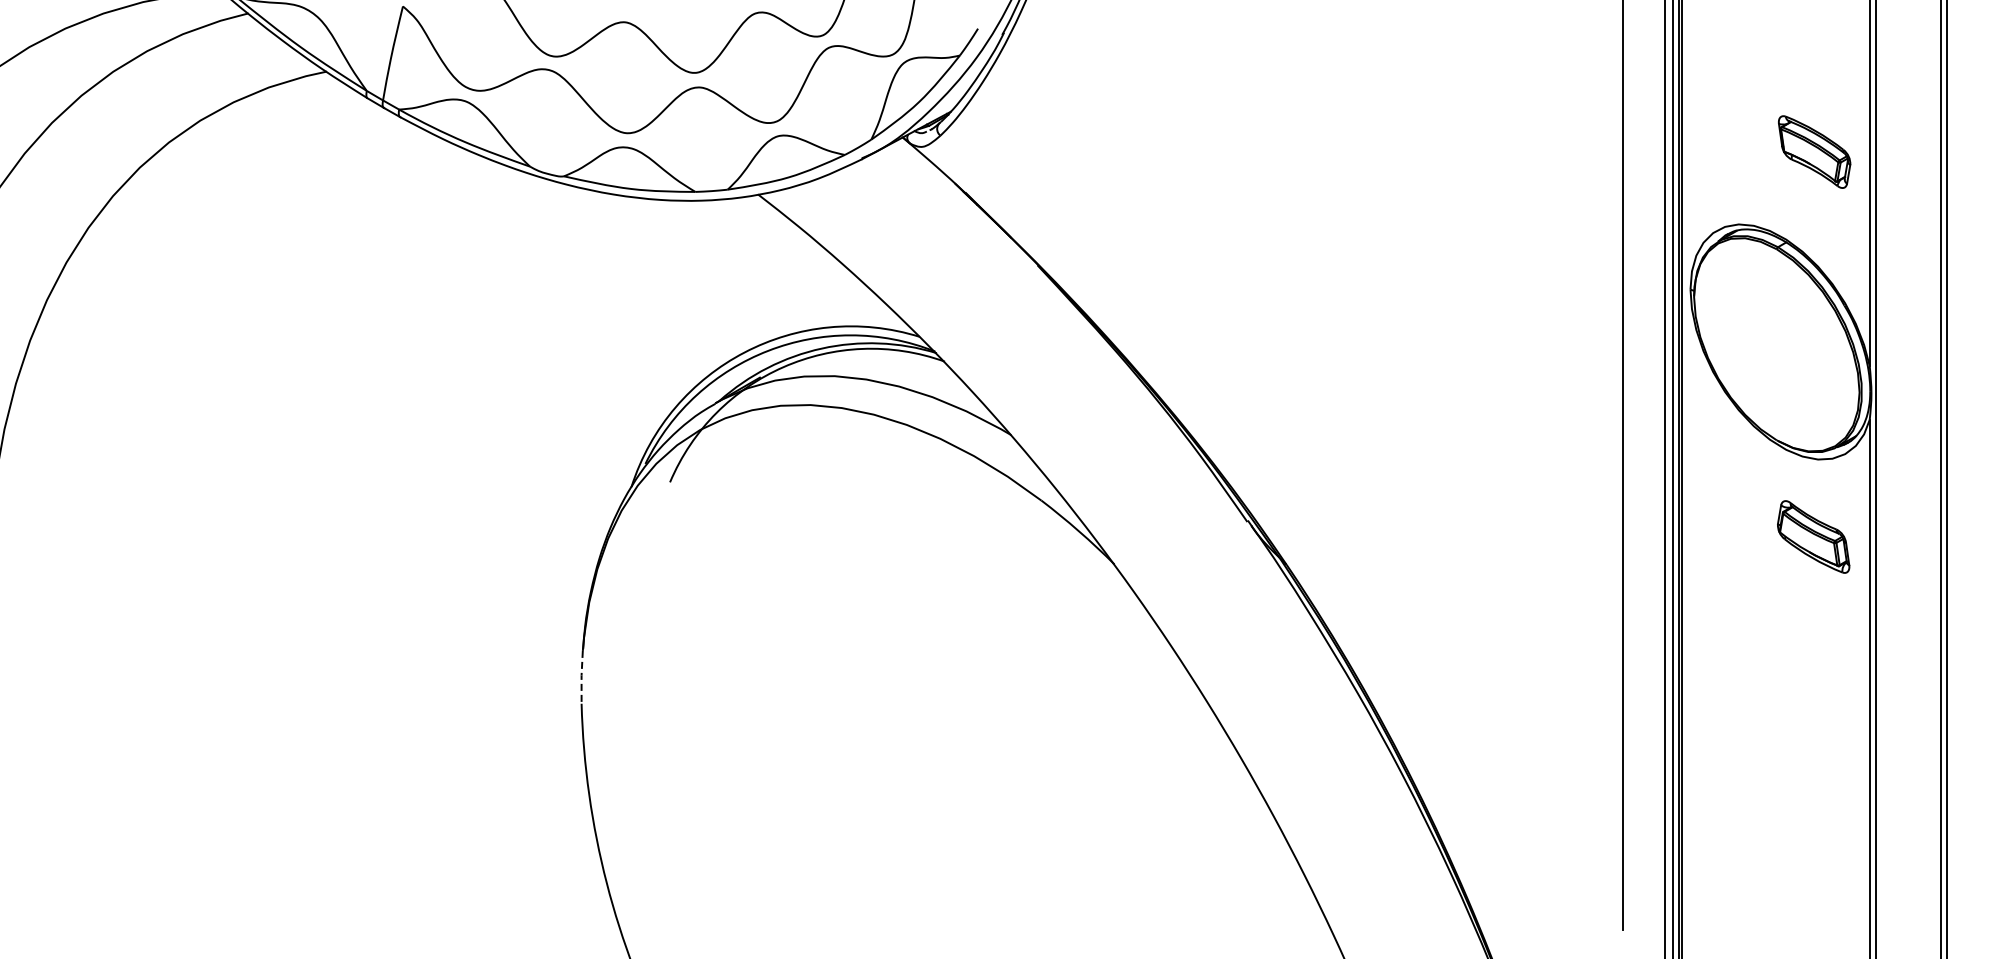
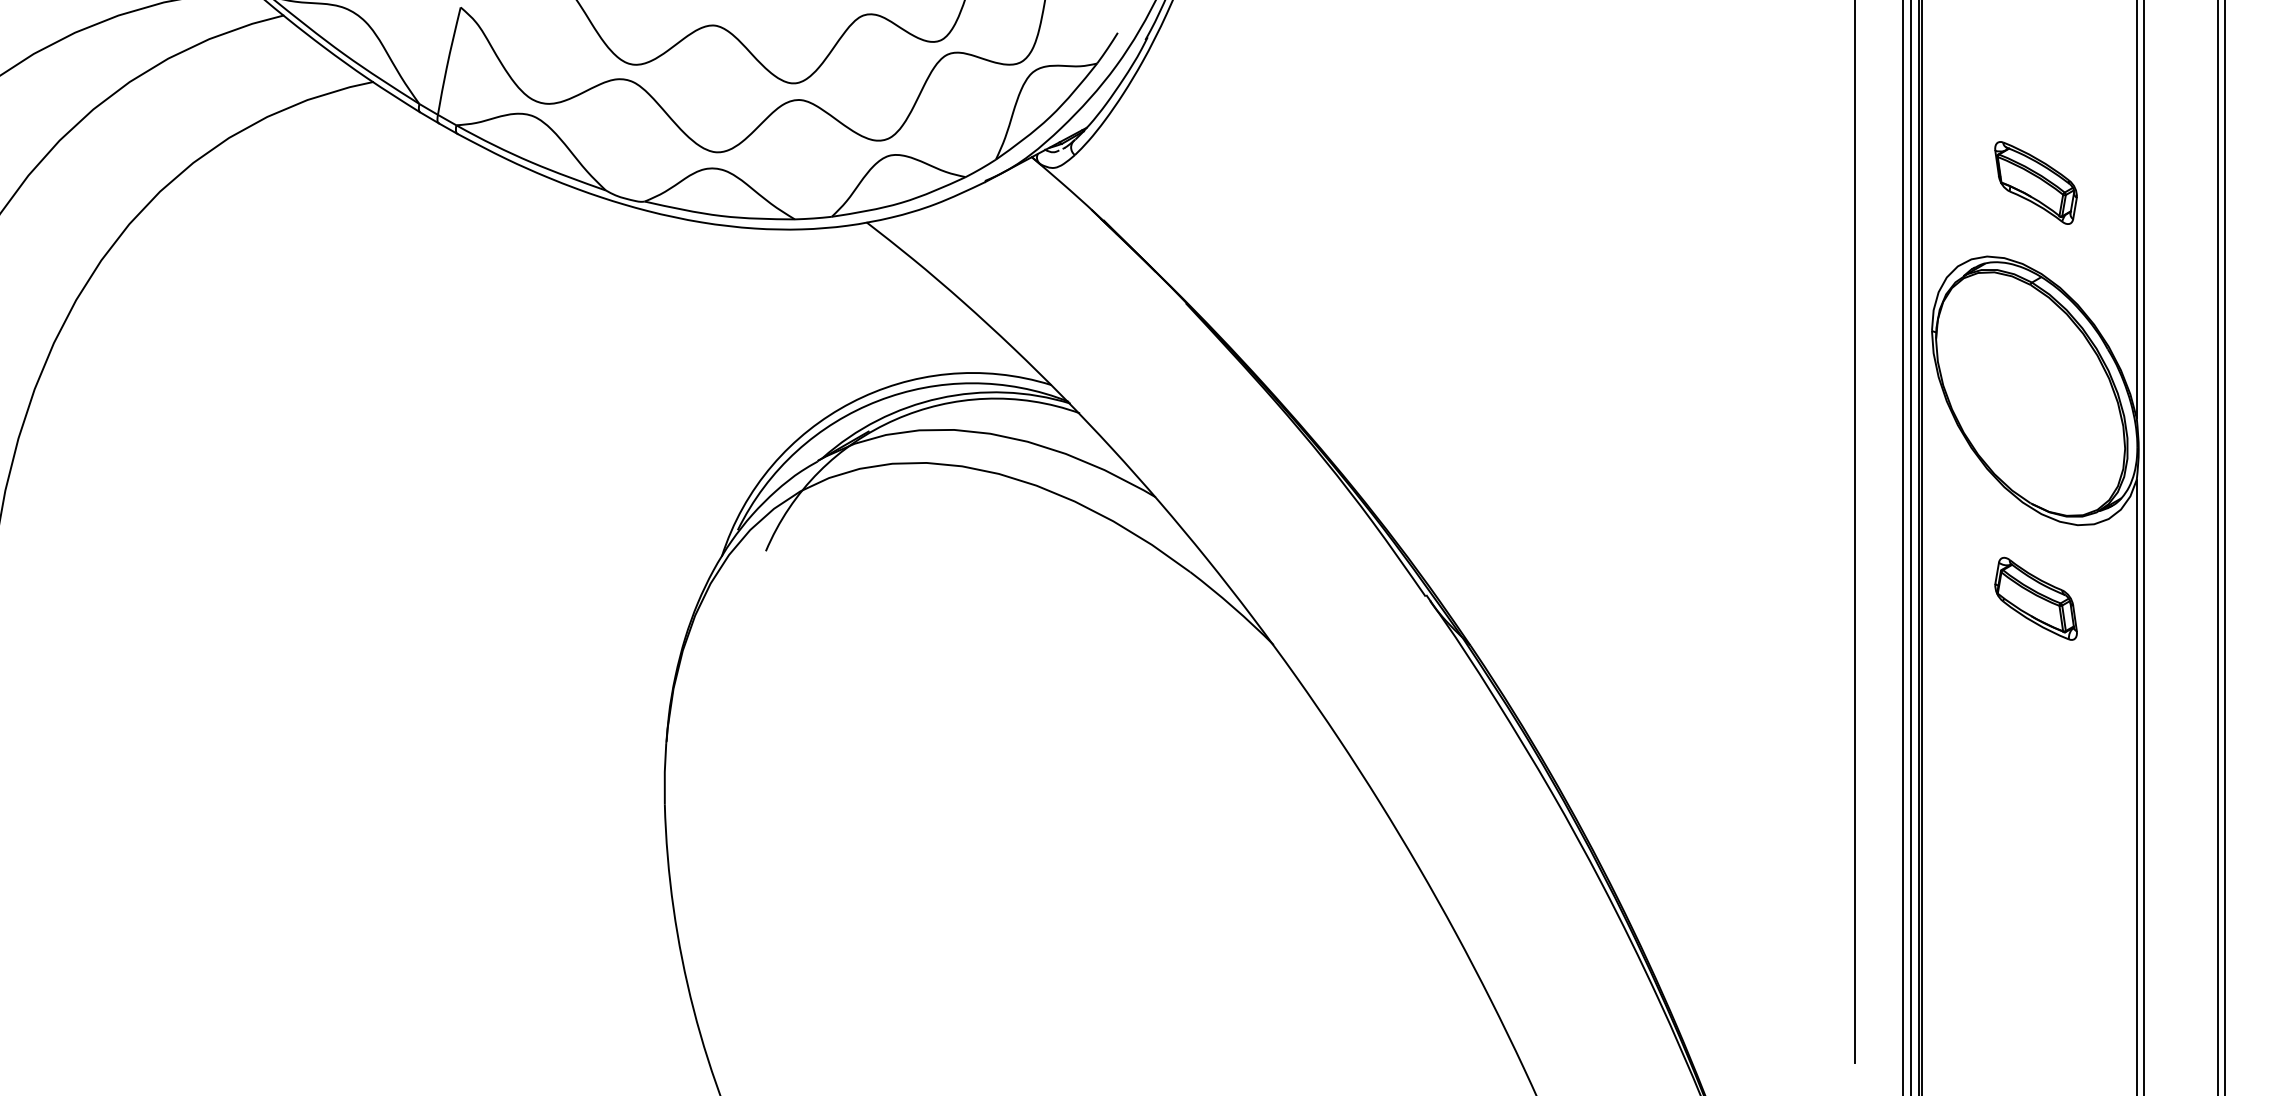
part: (1814, 151) -> (2035, 182), moved
part: (1813, 536) -> (2035, 598), moved
line: (581, 677) -> (664, 774), dashed -> solid

